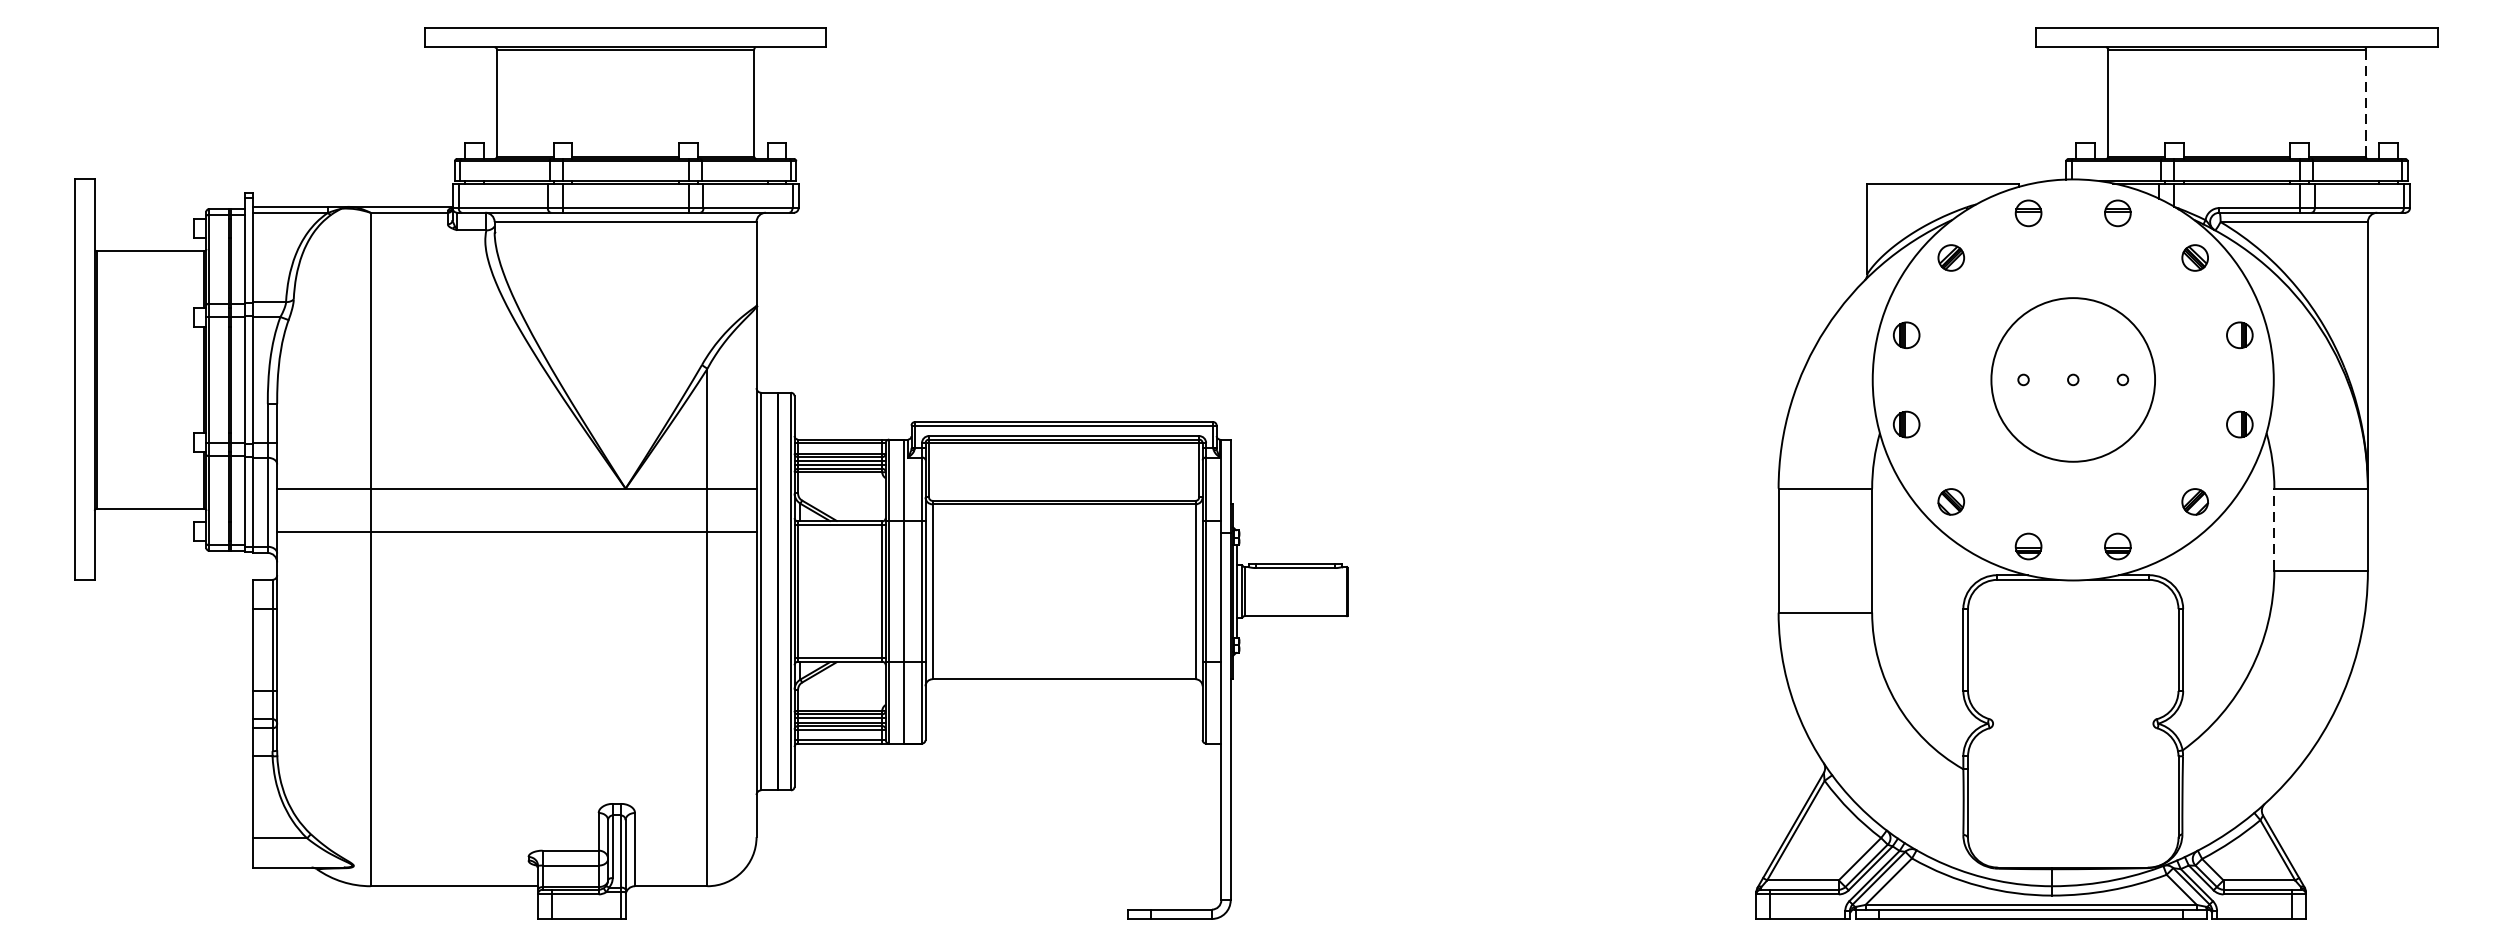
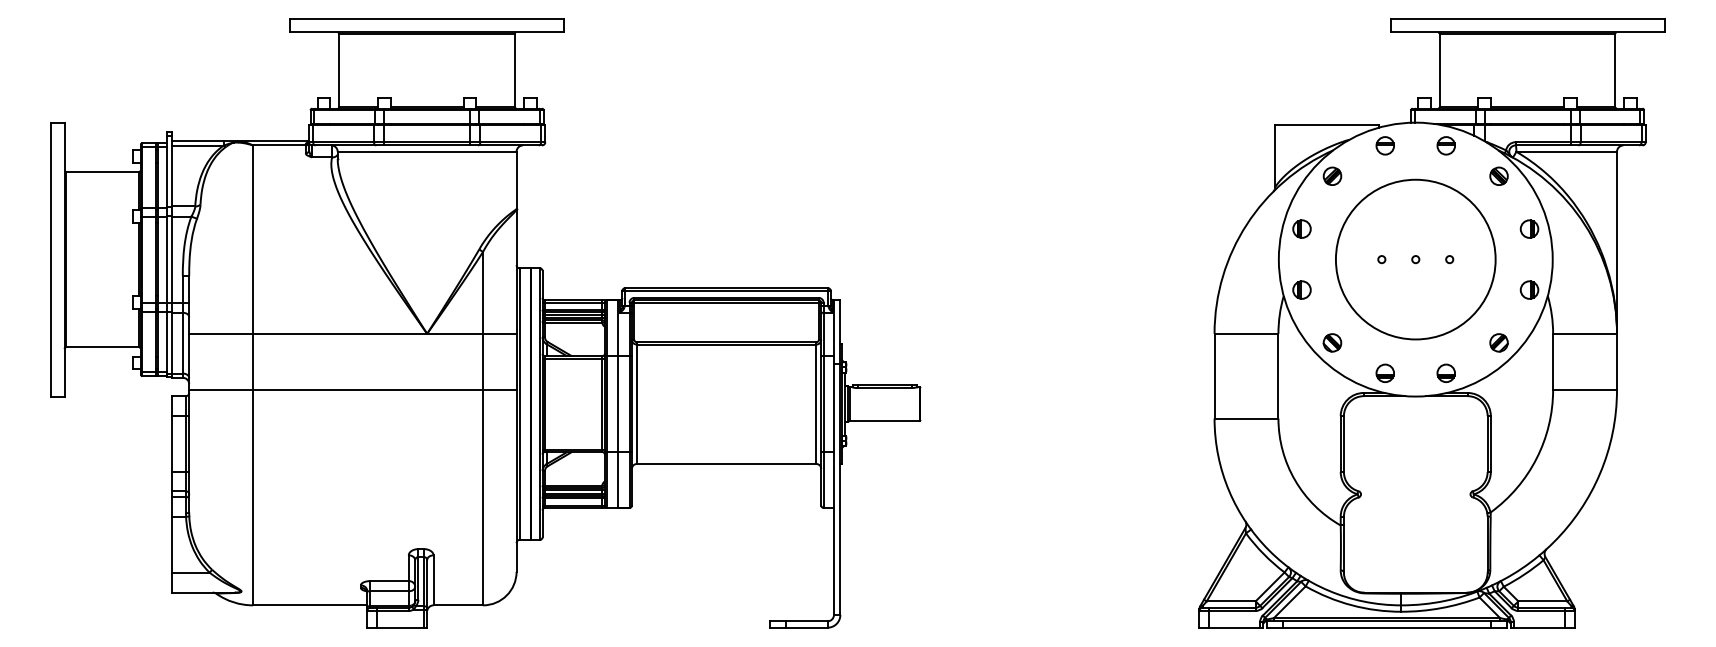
line: (2365, 103) -> (1615, 70), dashed -> solid
circle: (2072, 379) -> (1415, 259), size x1.43
line: (2274, 529) -> (1553, 361), dashed -> solid
line: (516, 532) -> (352, 389), moved

